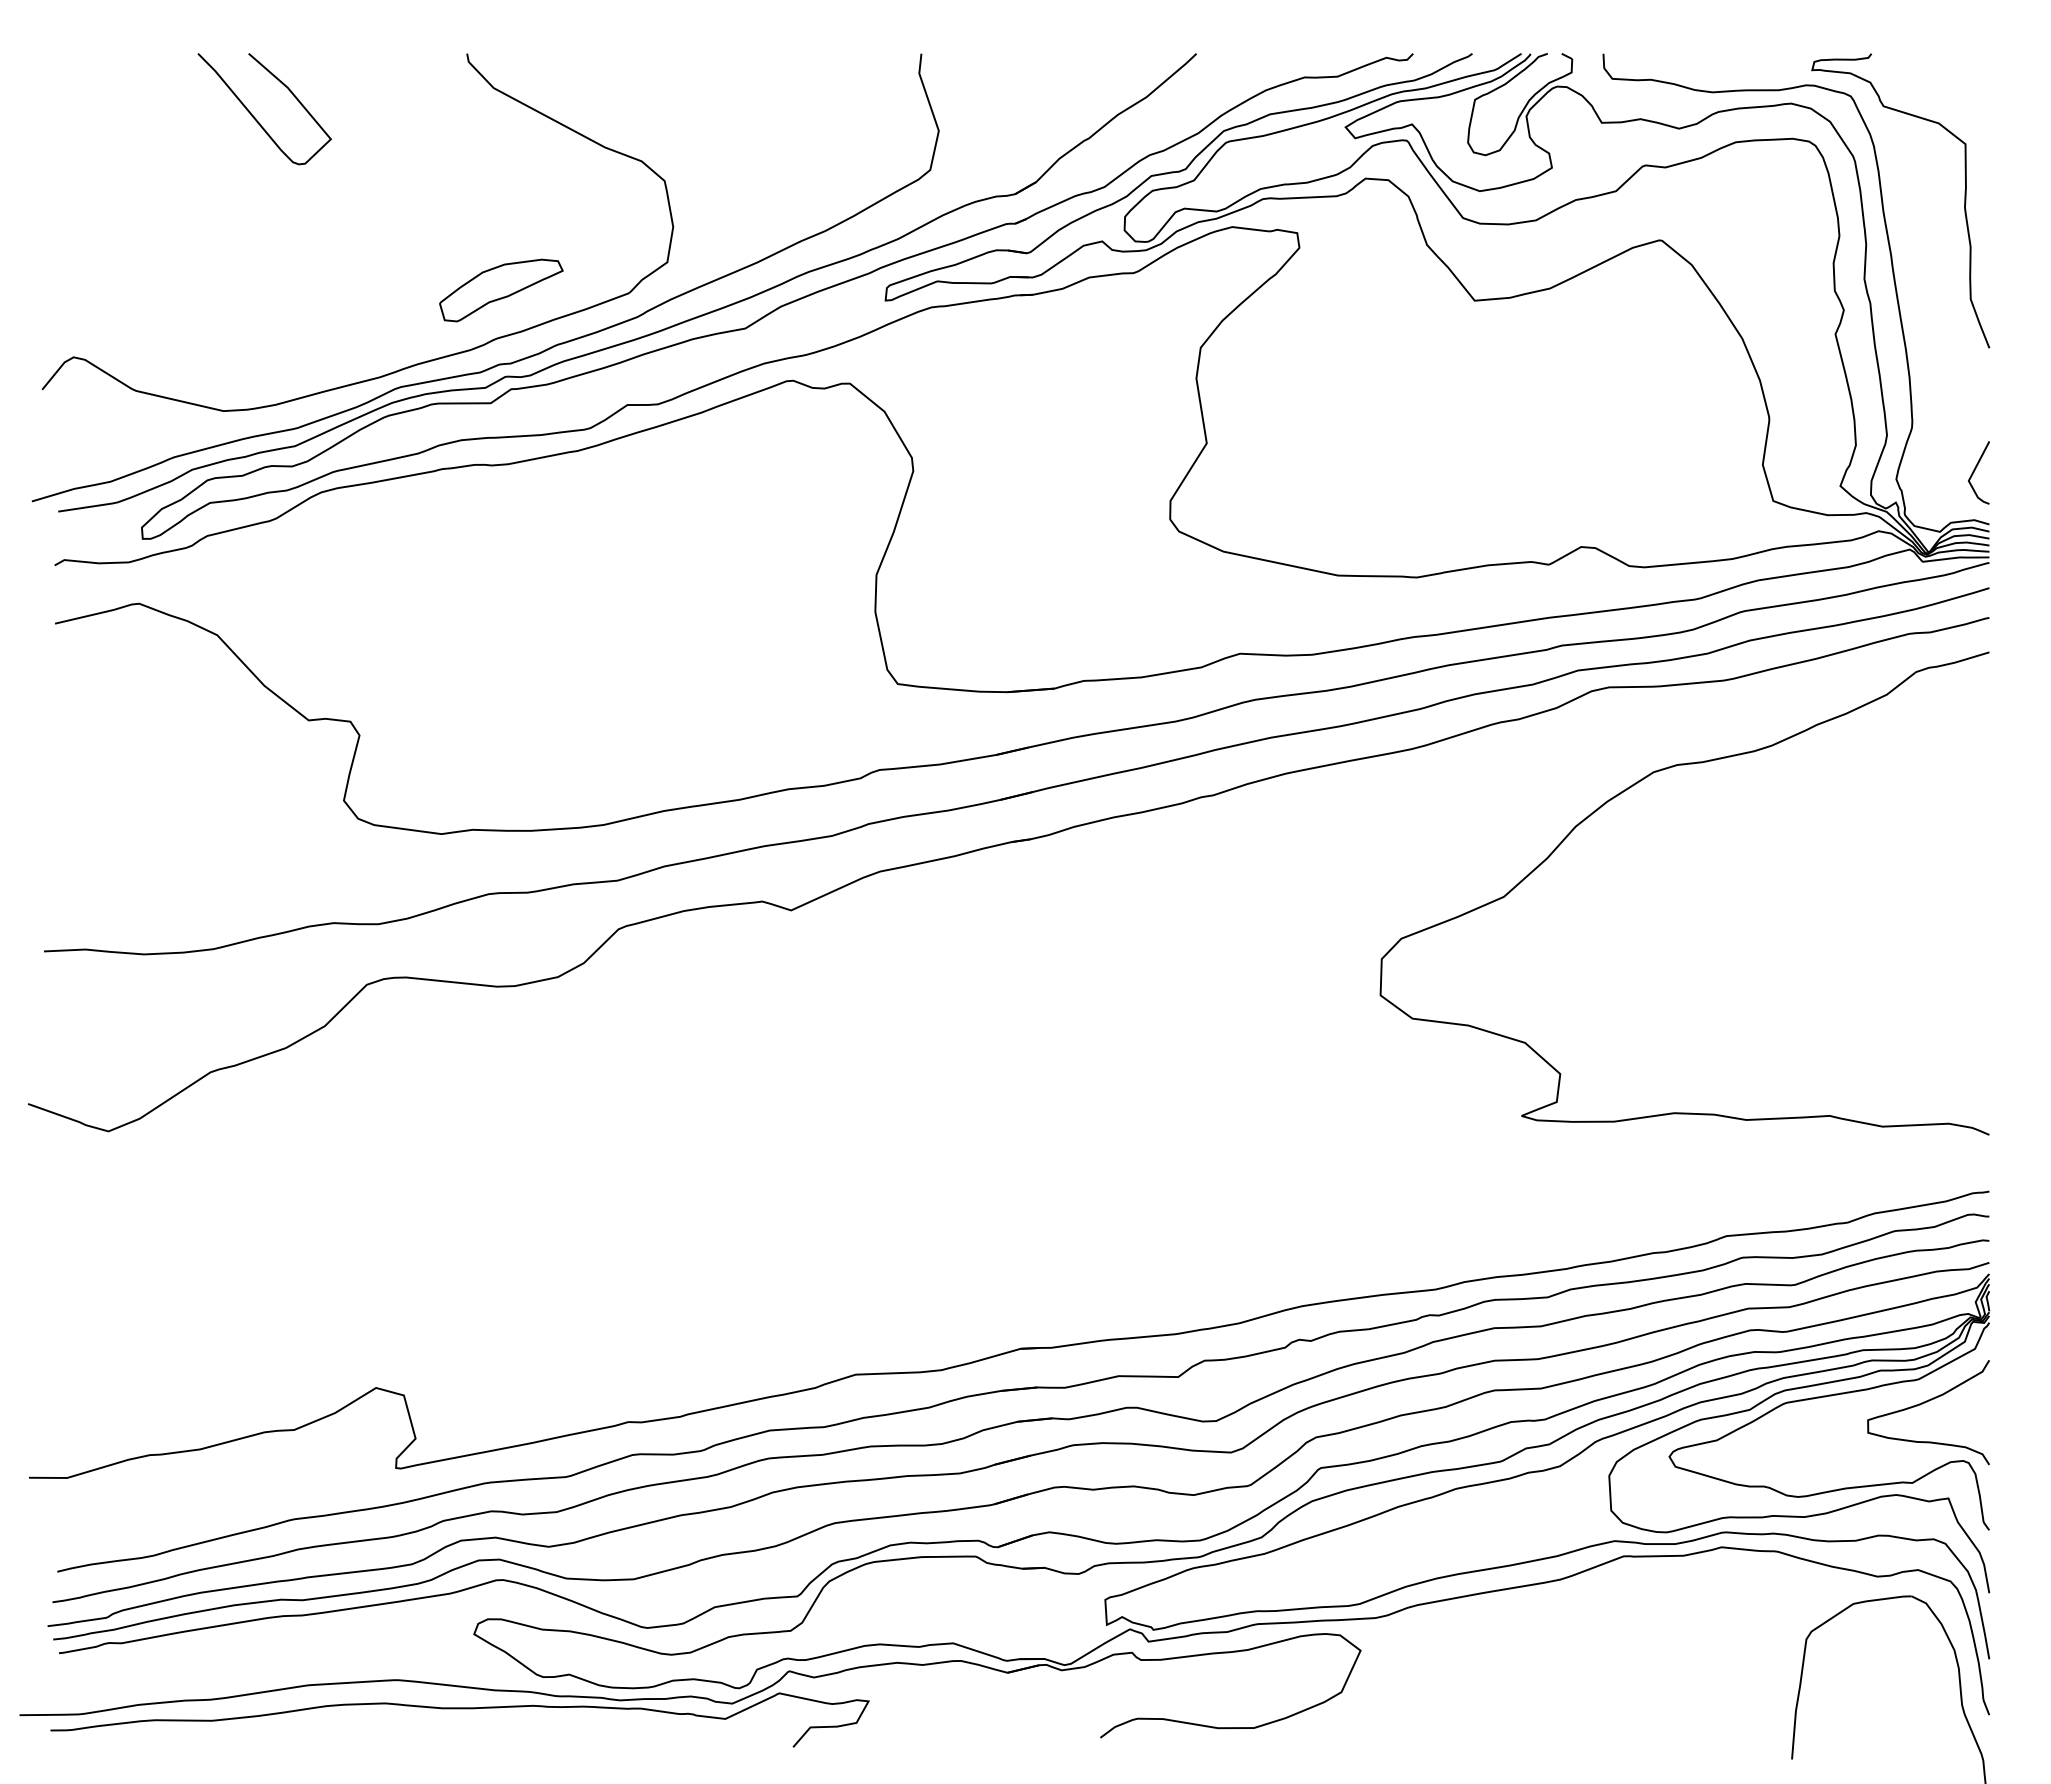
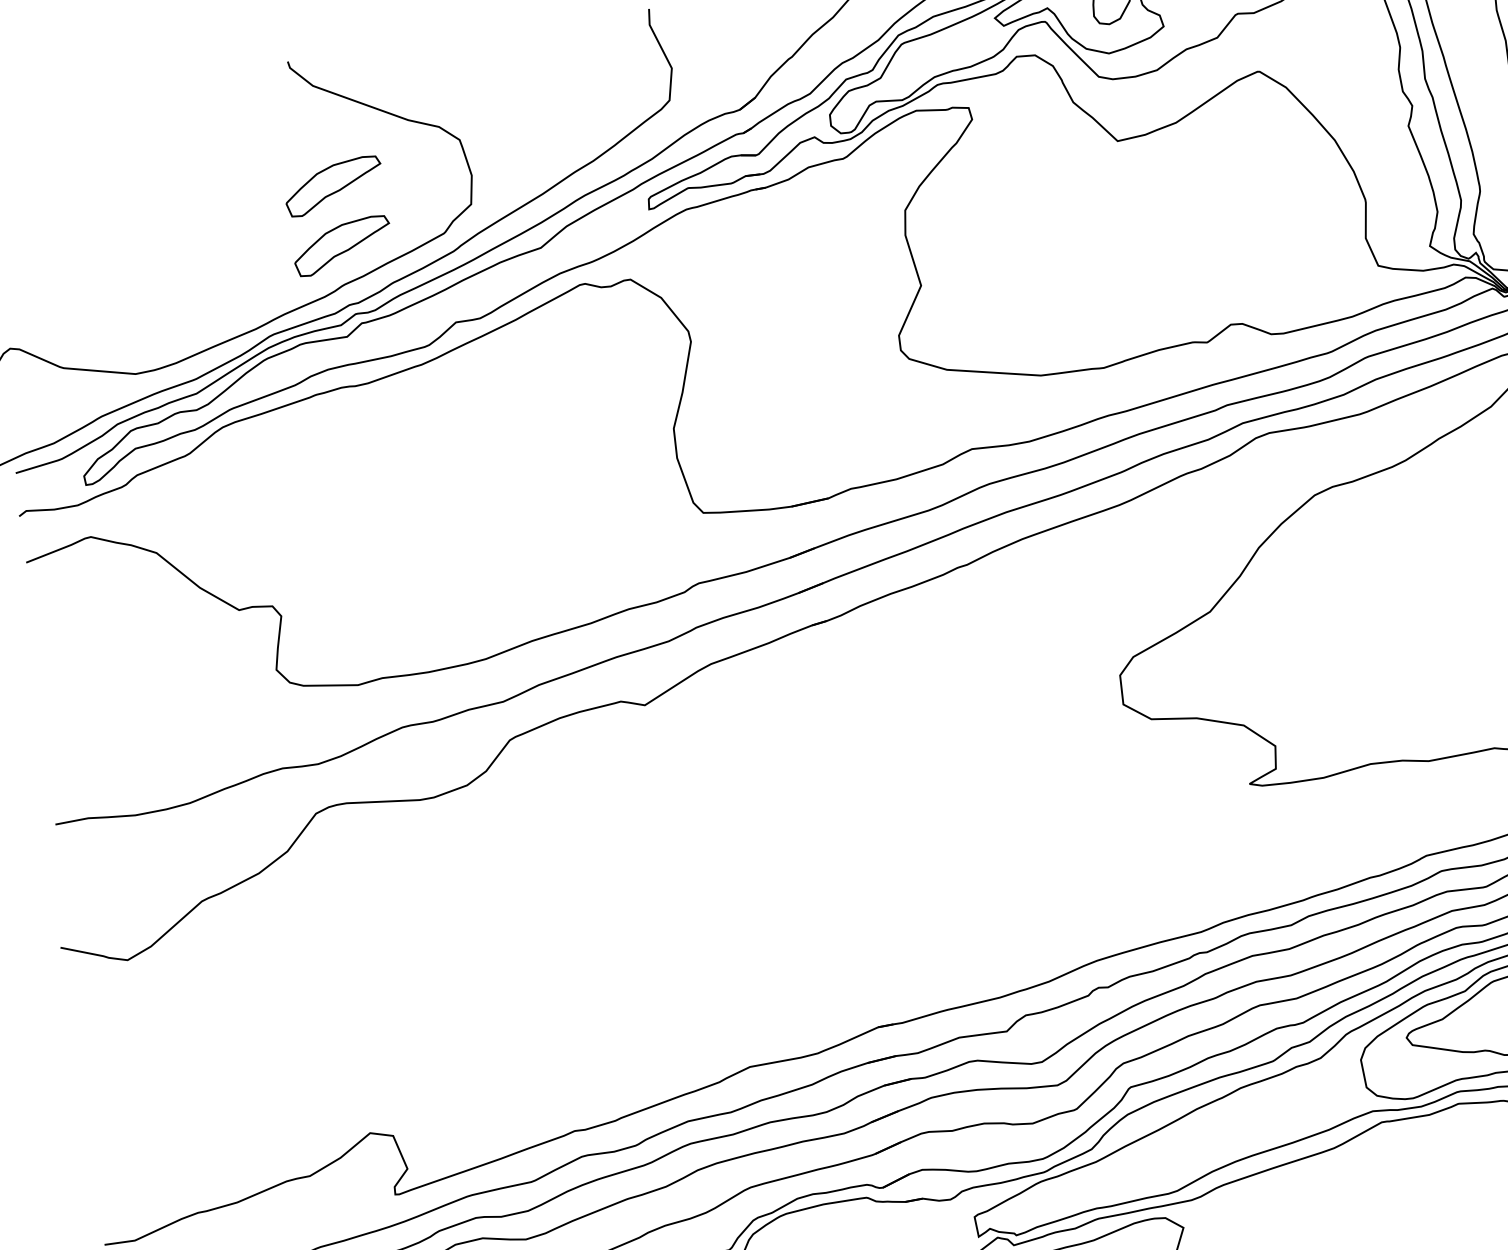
curve: (255, 117) -> (126, 136), removed
part: (501, 215) -> (333, 186), added

